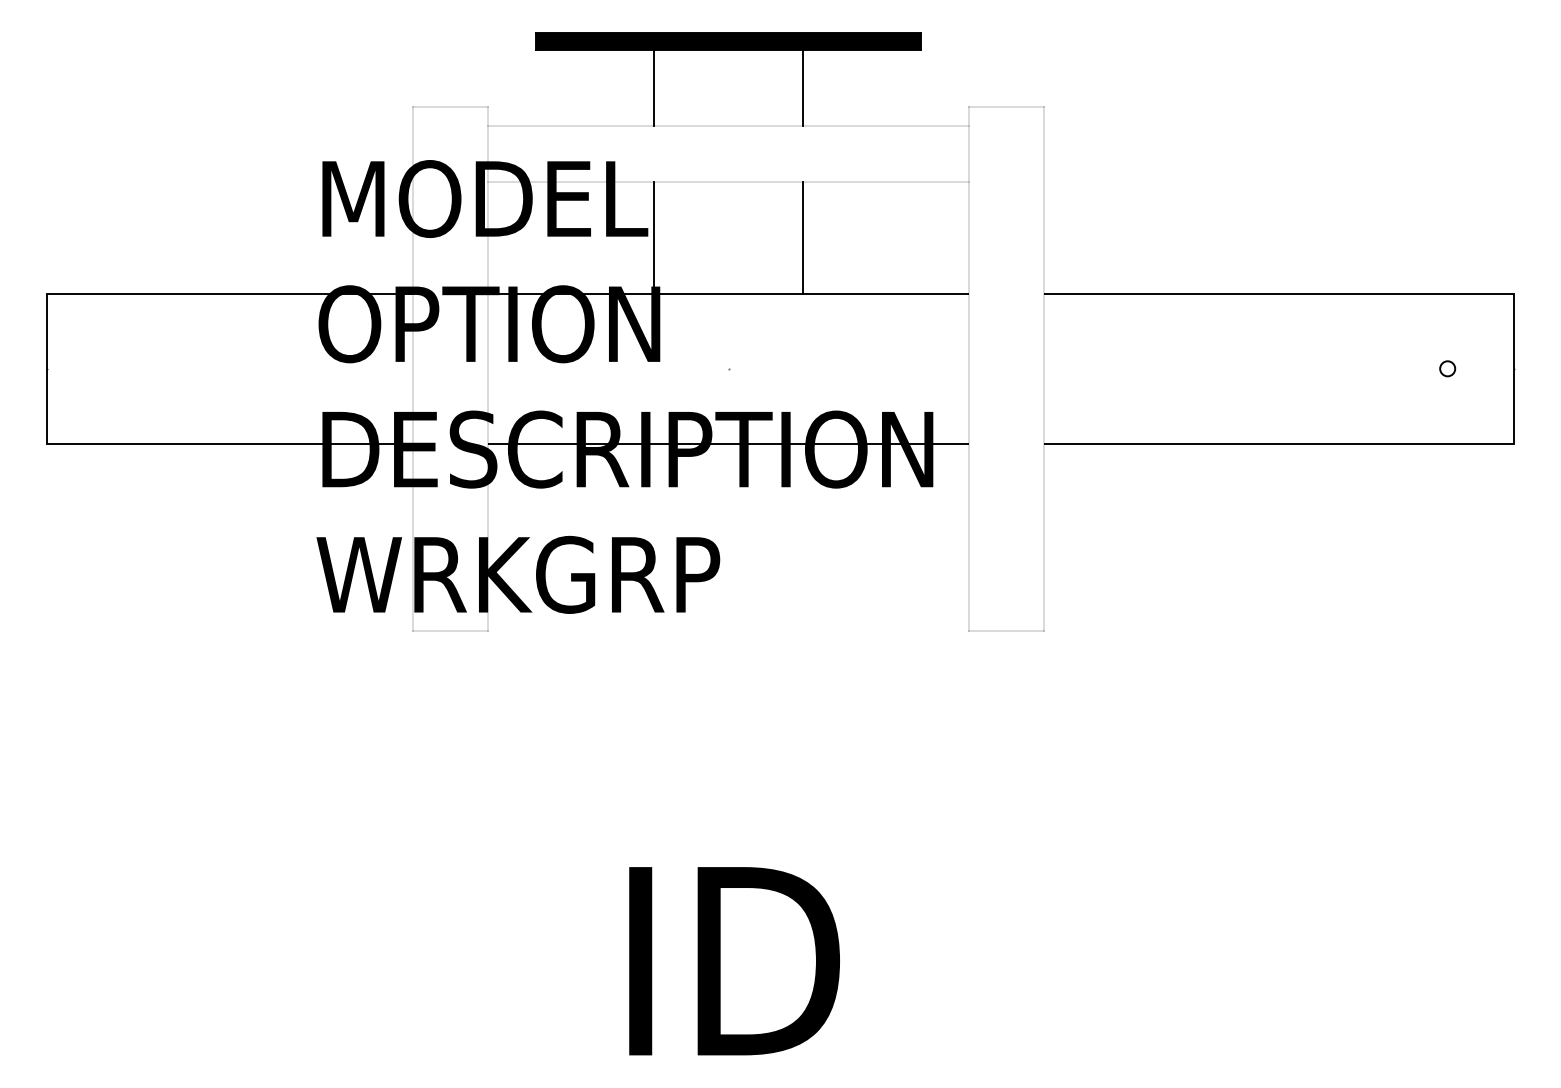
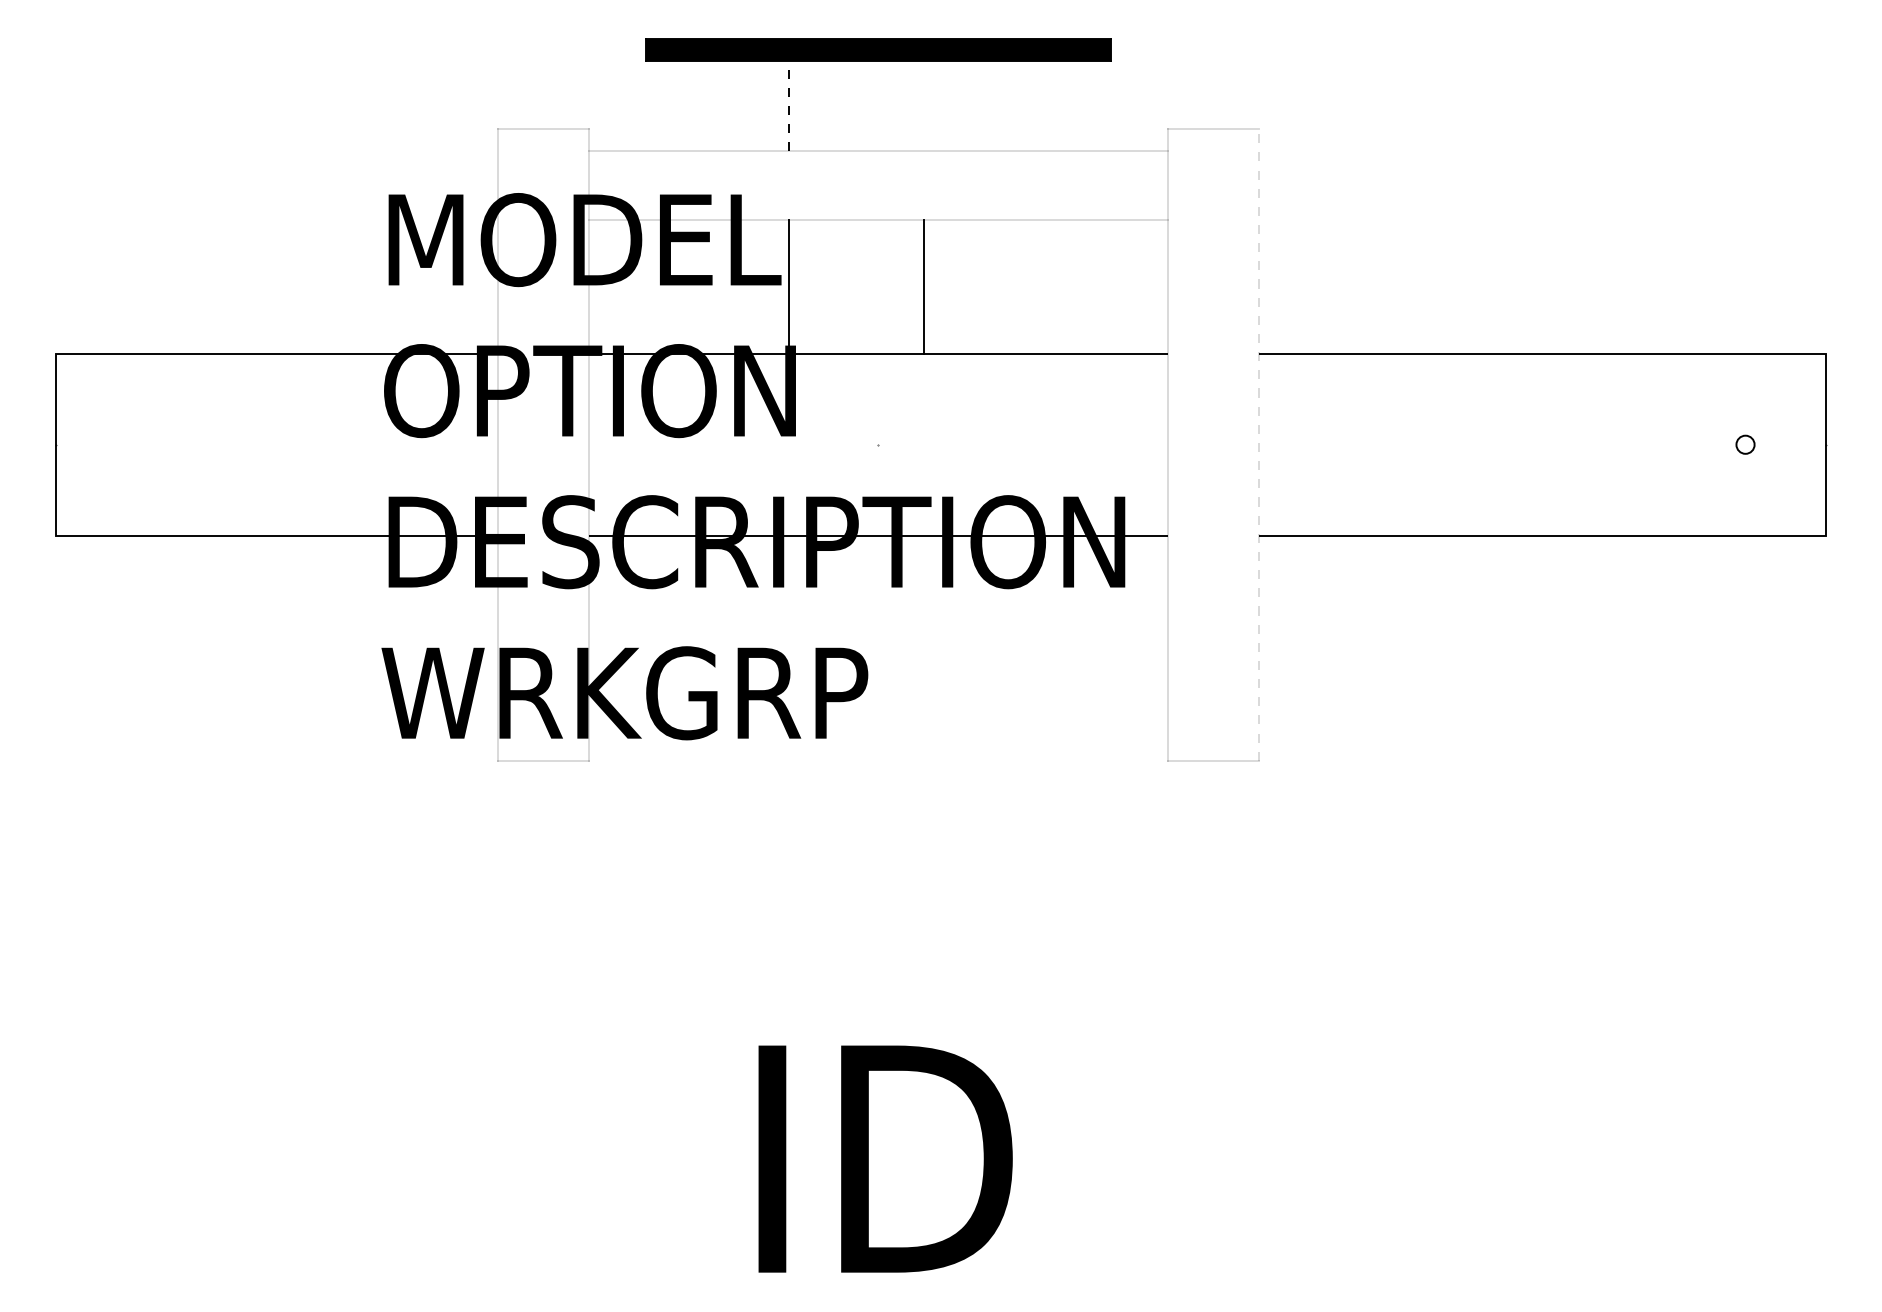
line: (654, 87) -> (788, 105), solid -> dashed
line: (802, 87) -> (967, 105), removed
line: (802, 237) -> (923, 286), moved
line: (1043, 368) -> (1258, 444), solid -> dashed

